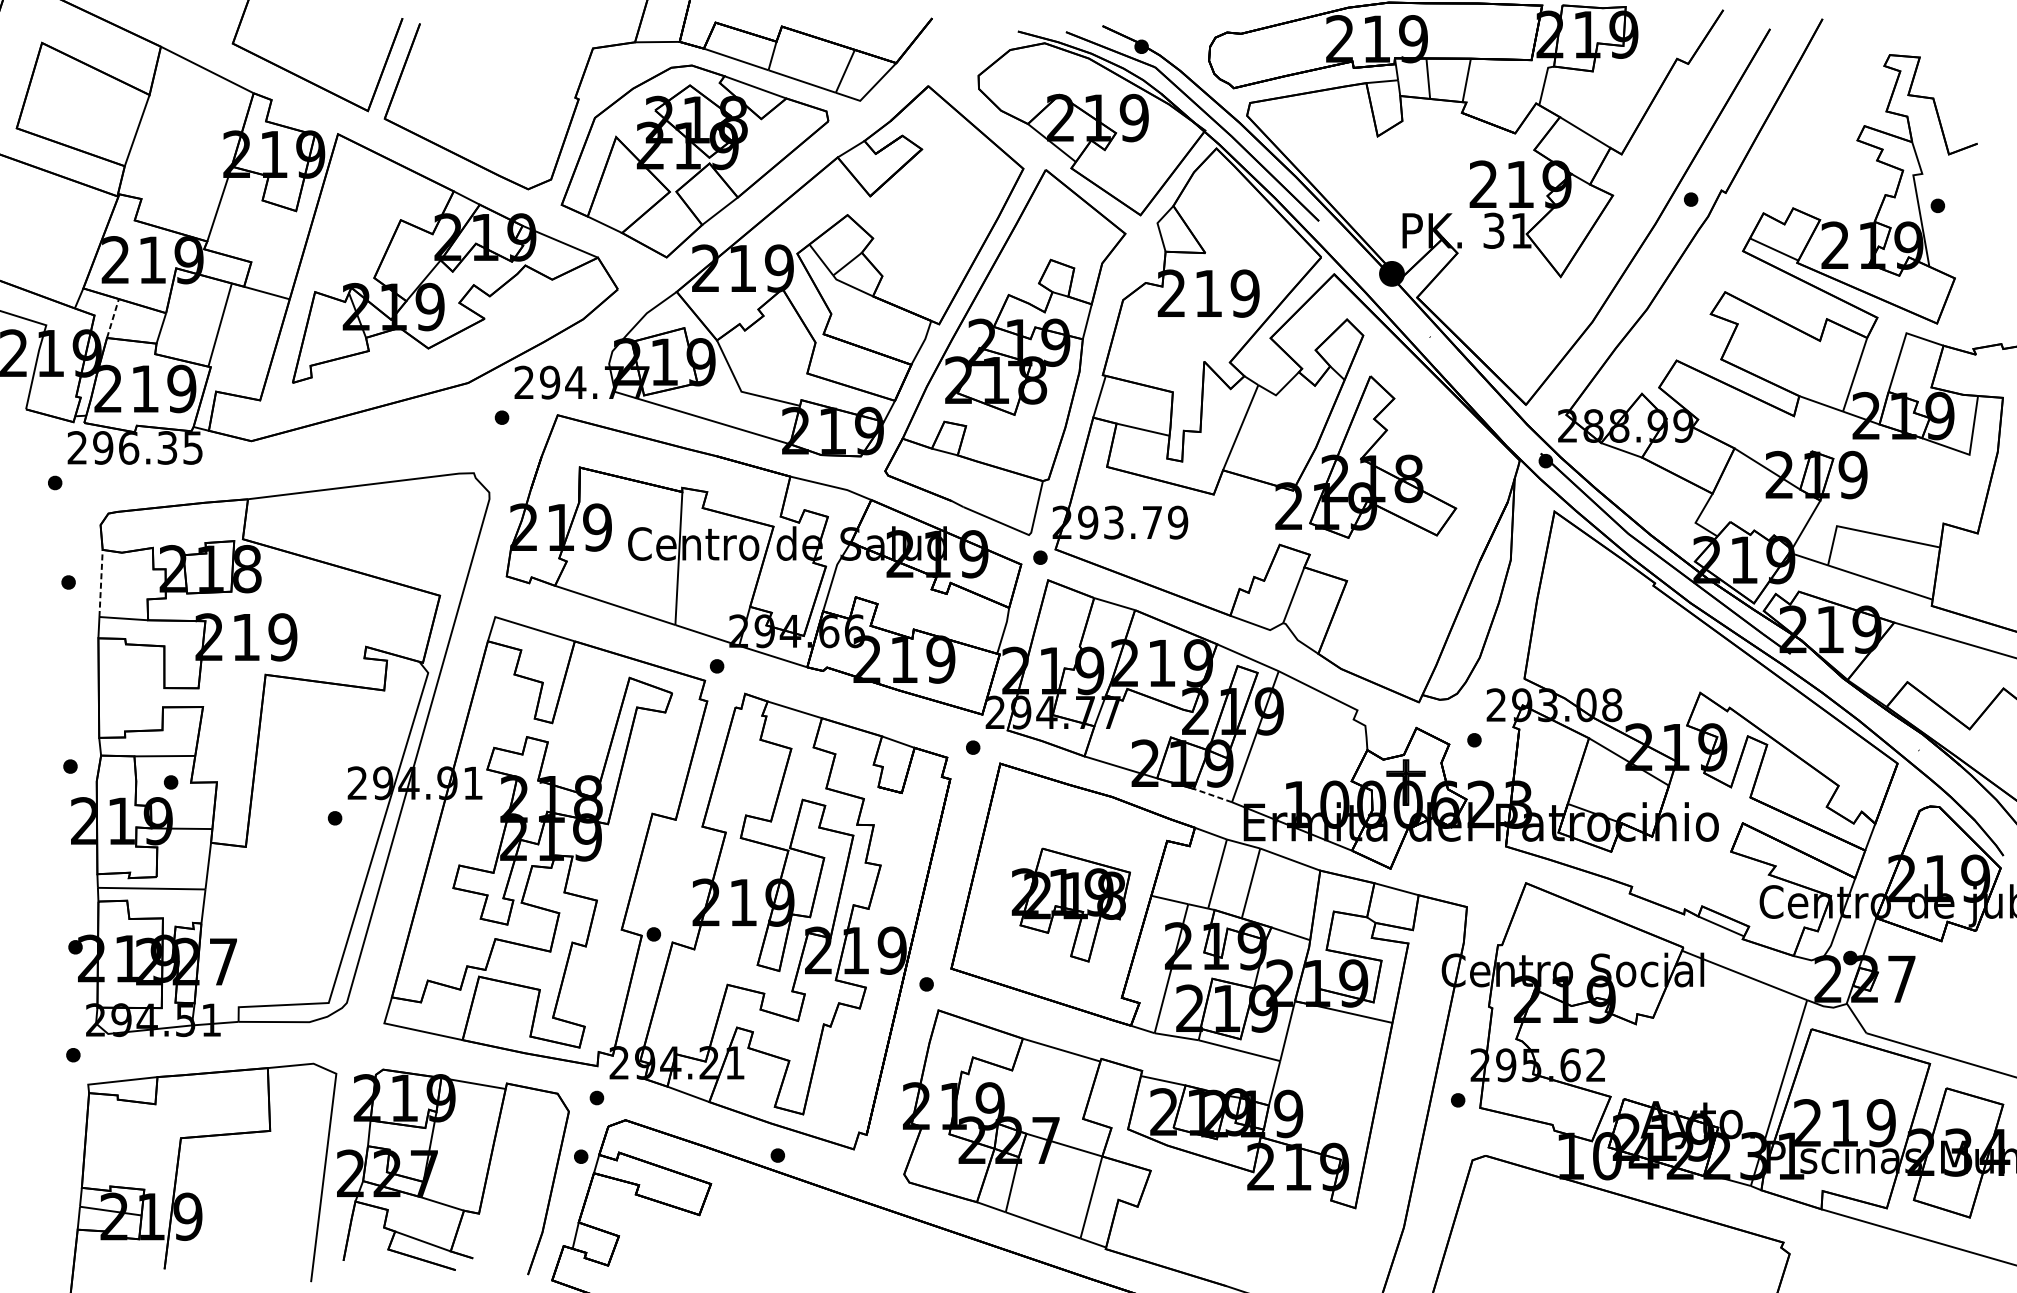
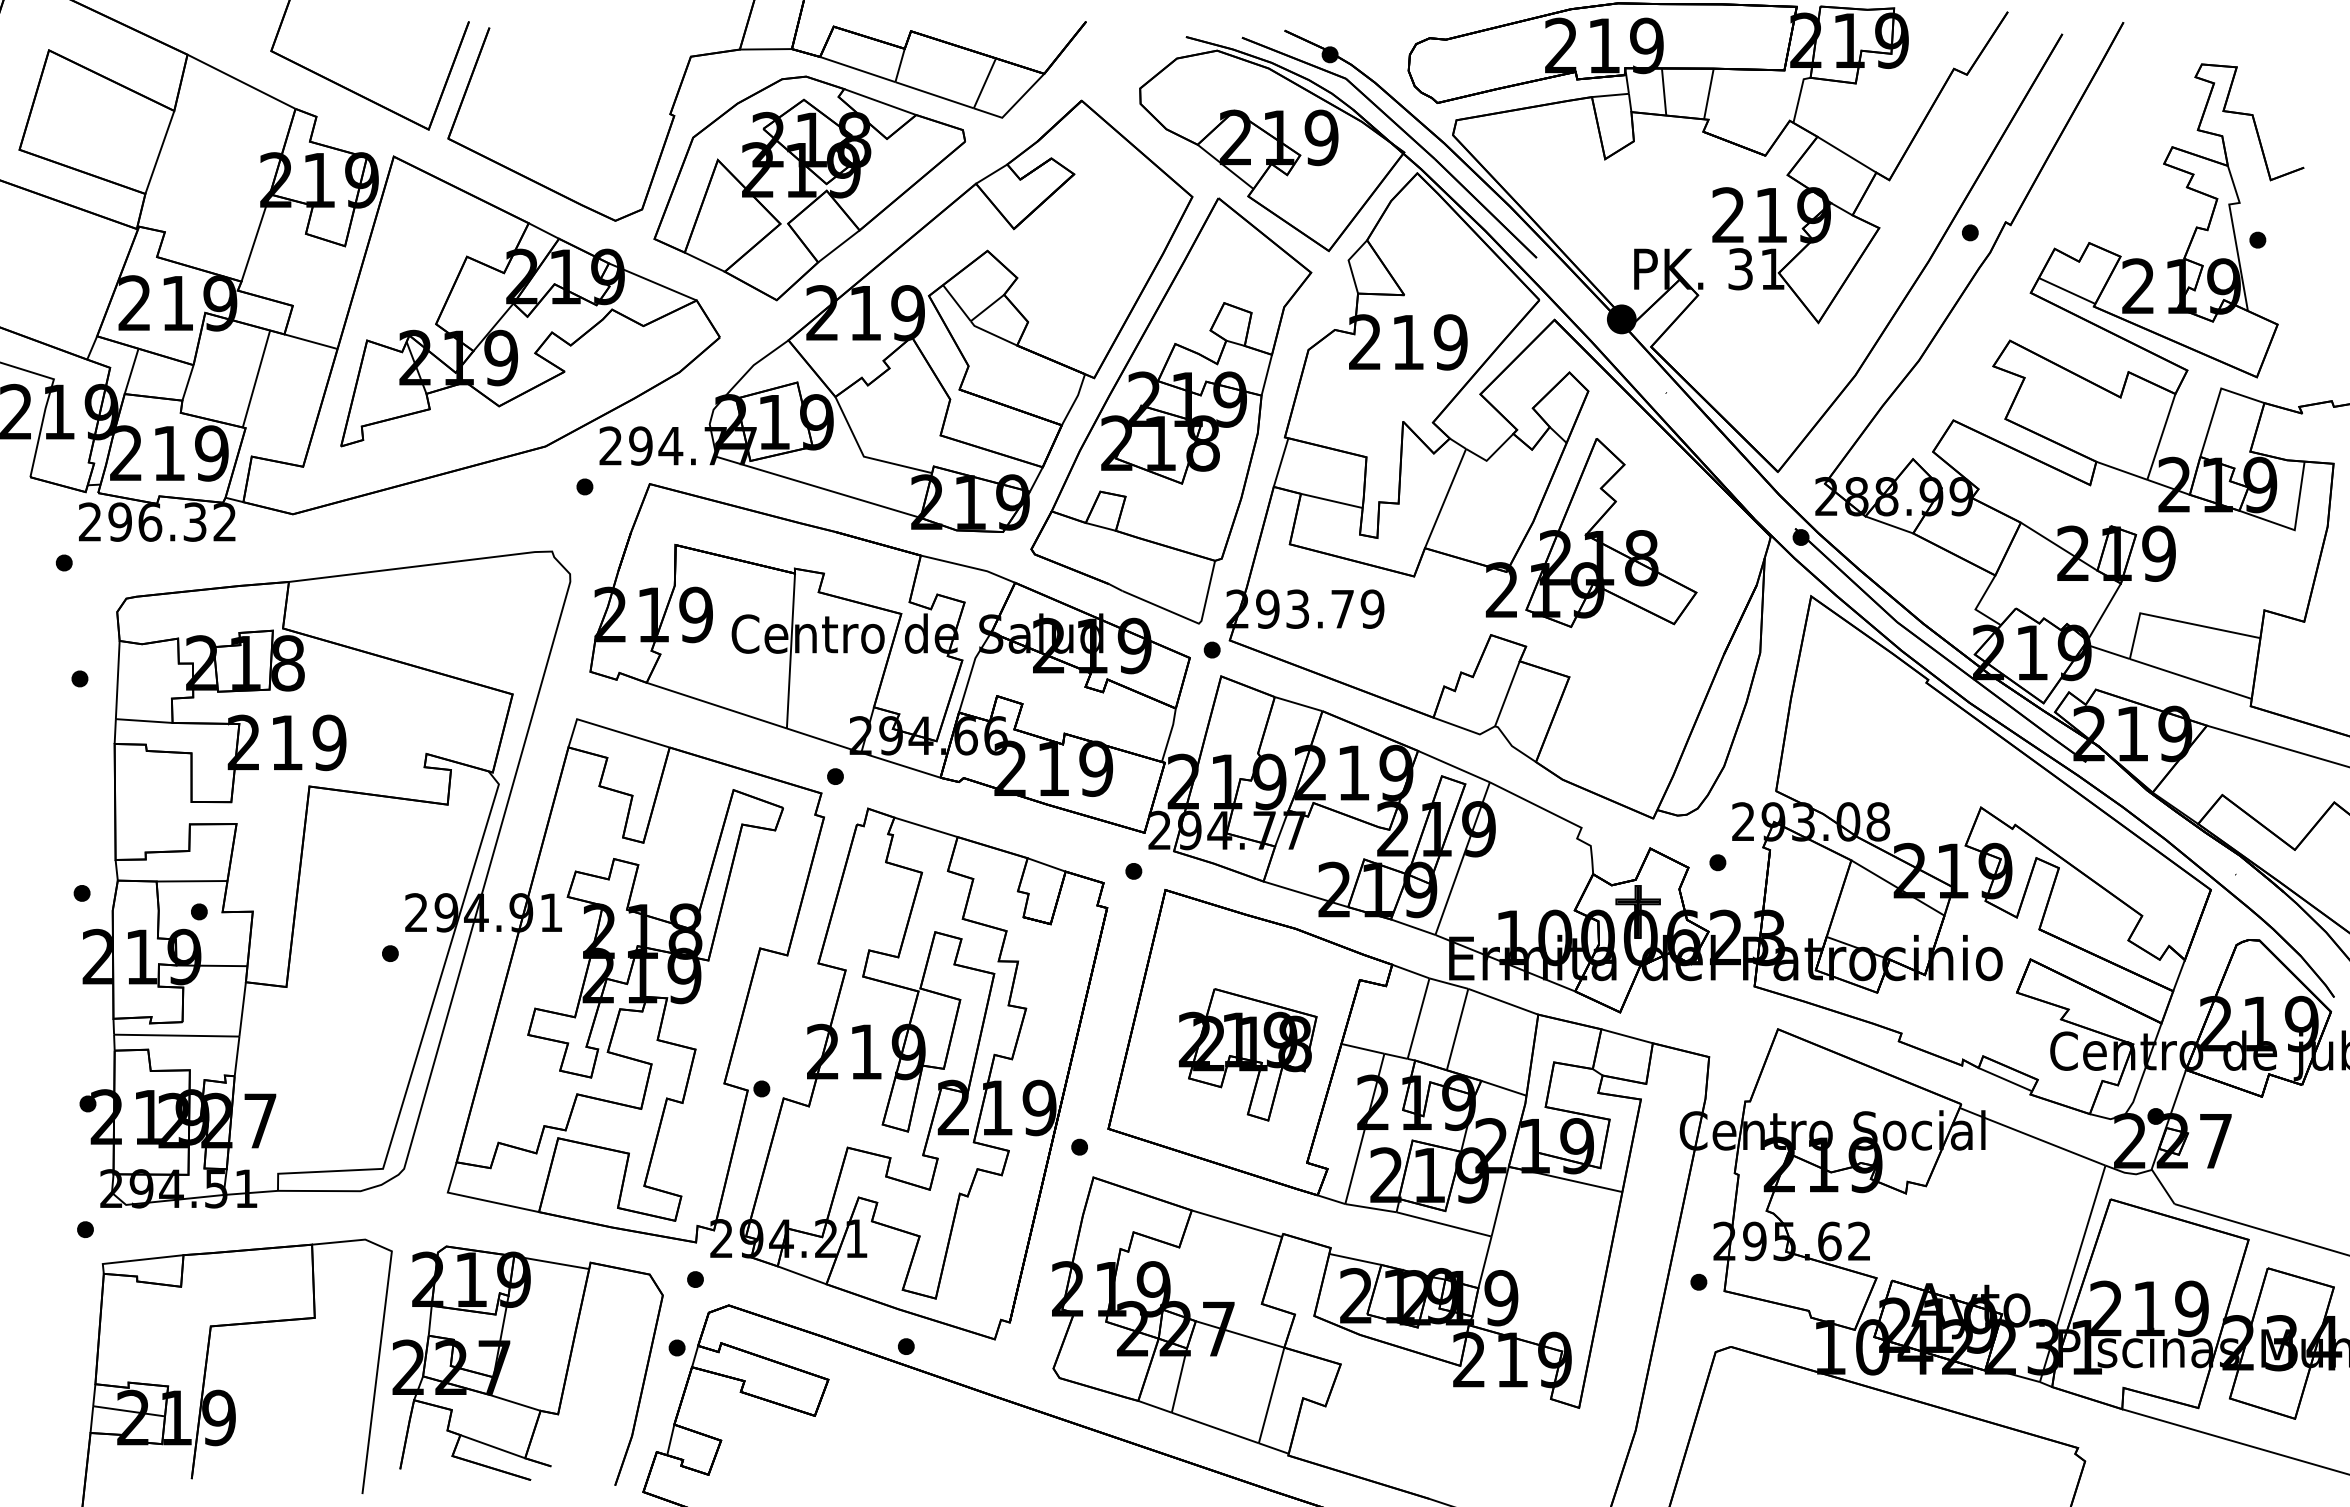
line: (112, 318) -> (131, 371), dashed -> solid
text: (192, 447) -> (224, 521), 296.35 -> 296.32
line: (100, 582) -> (117, 679), dashed -> solid
line: (1213, 795) -> (1413, 927), dashed -> solid

